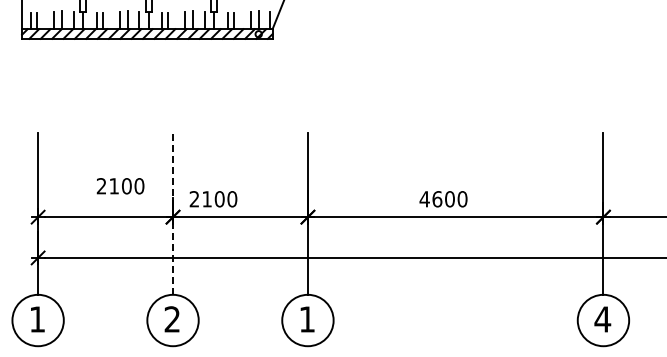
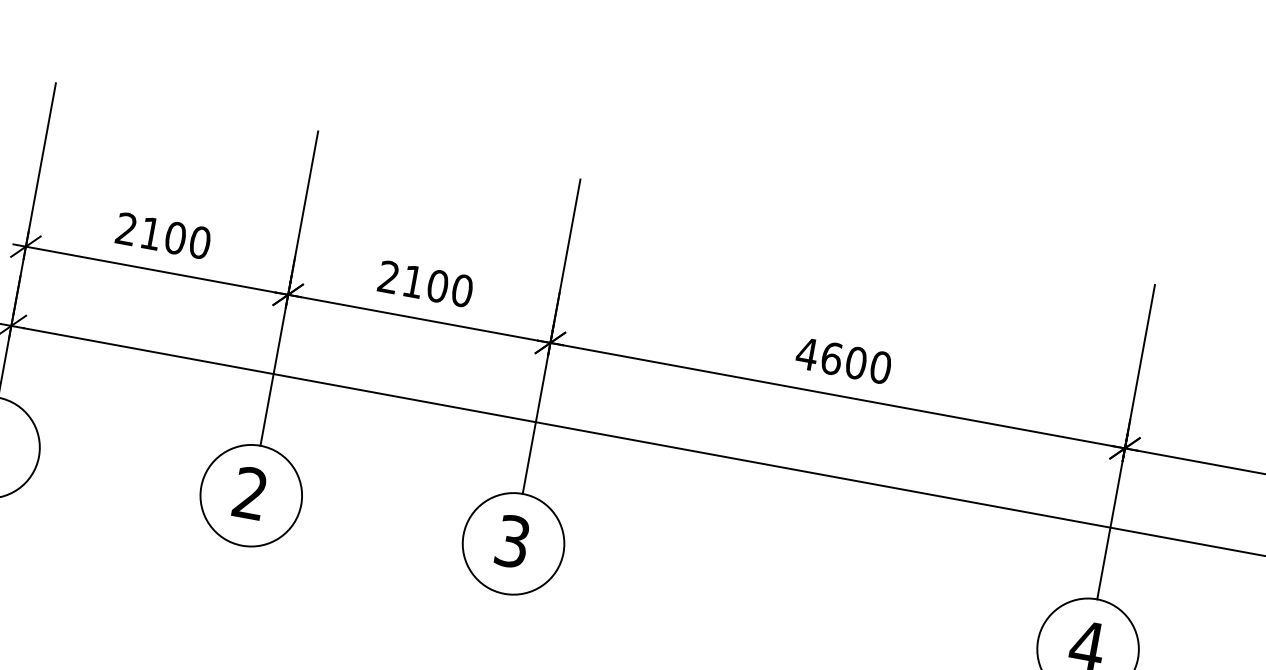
text: (120, 186) -> (163, 236), moved
text: (213, 199) -> (425, 284), moved
text: (443, 199) -> (843, 361), moved
line: (173, 213) -> (290, 287), dashed -> solid
text: (306, 319) -> (511, 541), 1 -> 3

